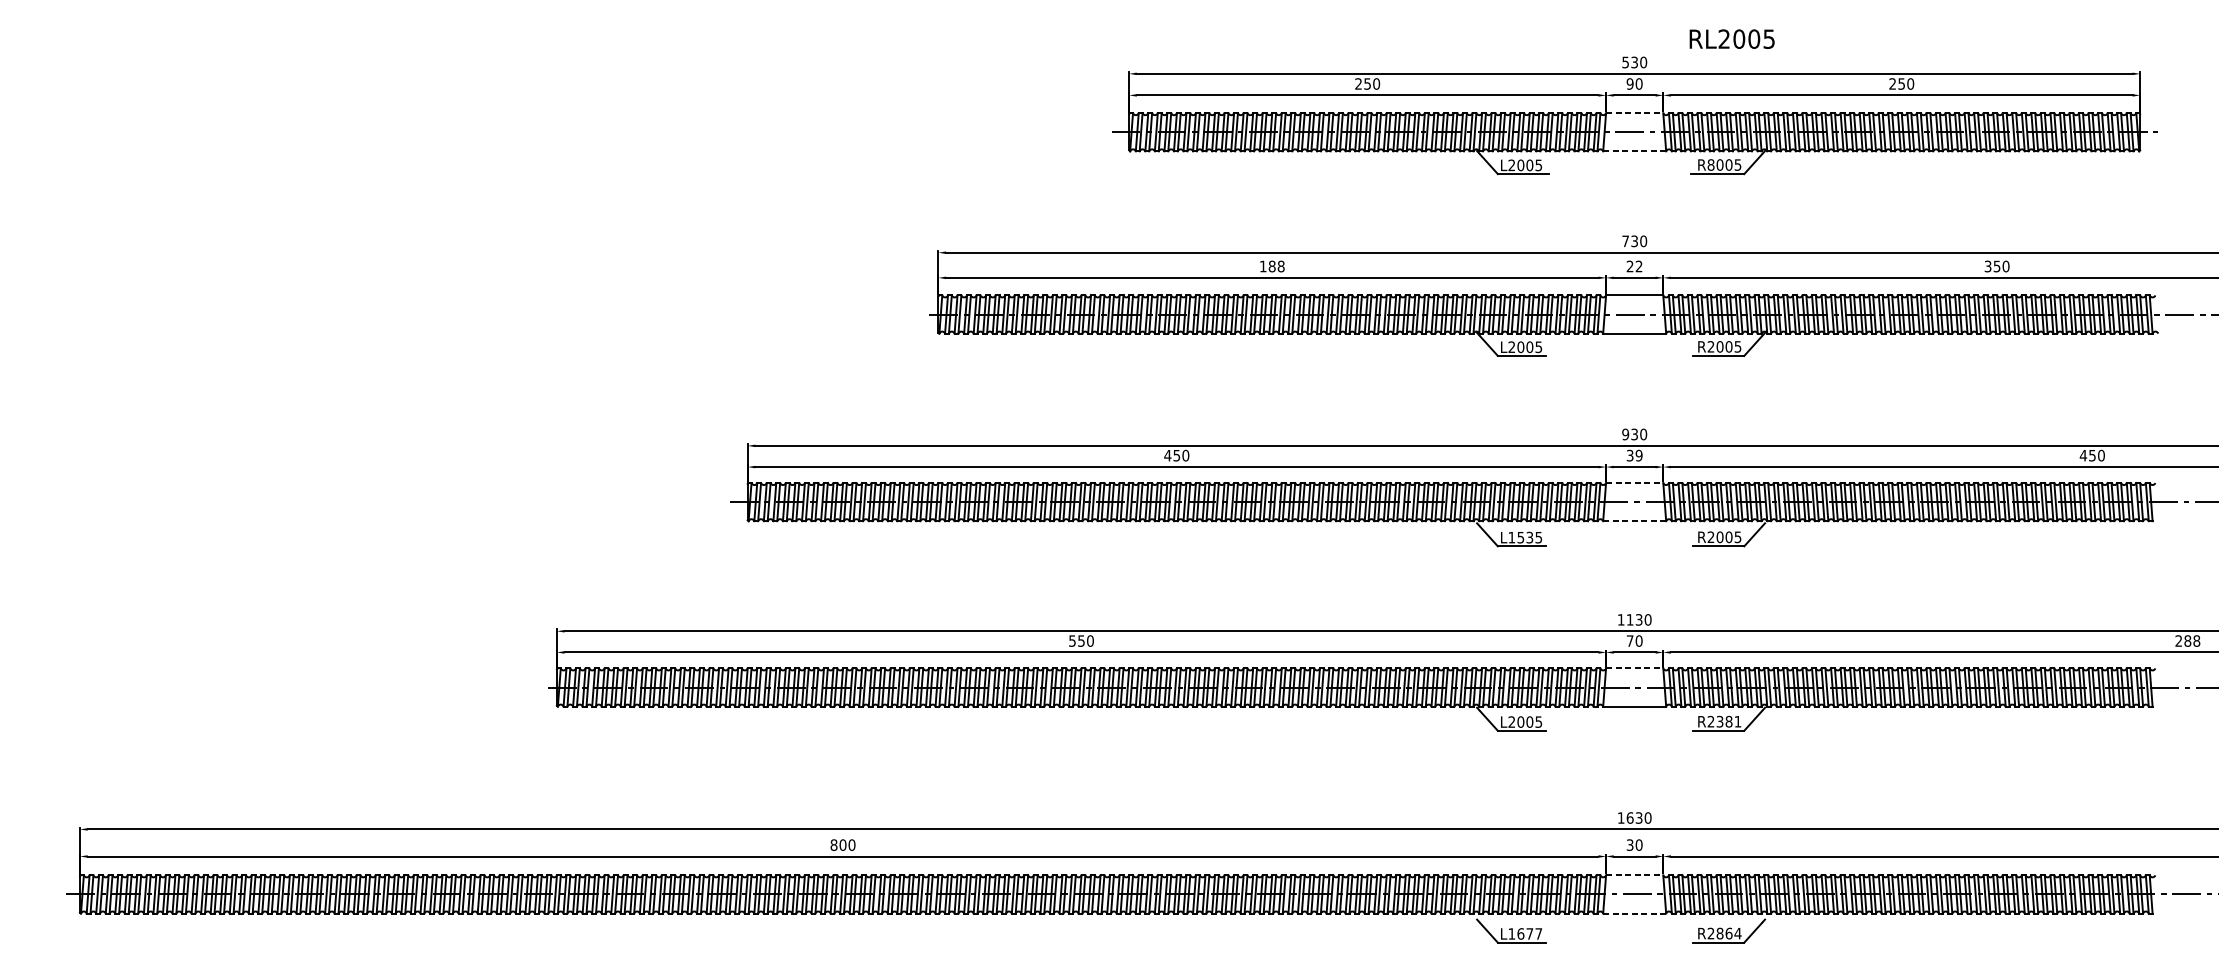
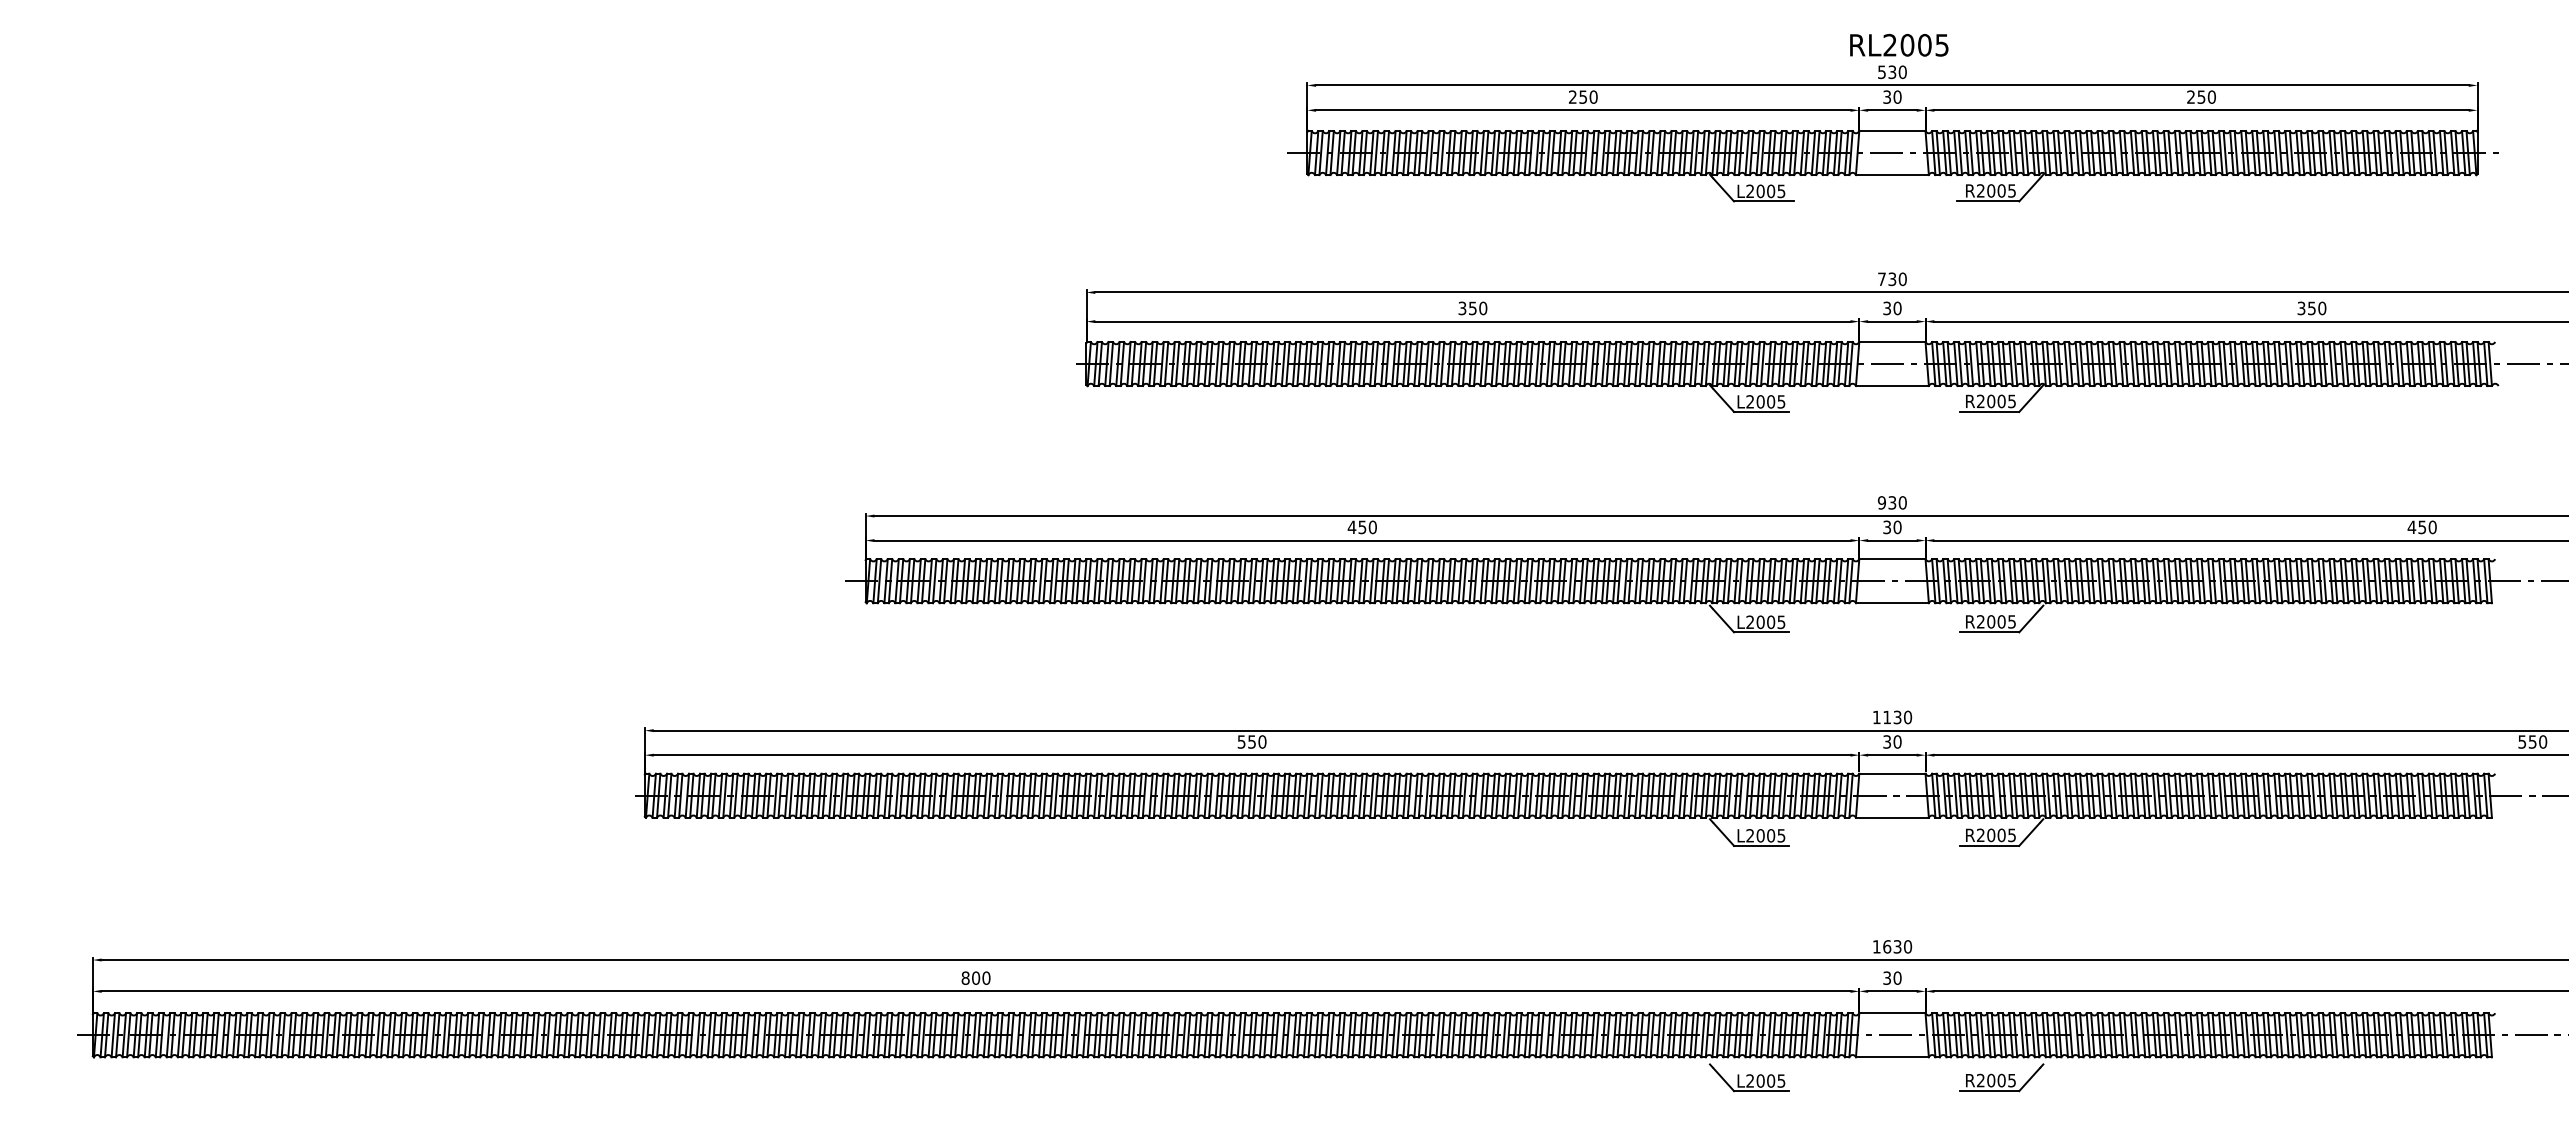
text: (1732, 39) -> (1899, 45), moved
text: (1630, 83) -> (1887, 96), 90 -> 30
line: (1634, 112) -> (1892, 130), dashed -> solid
line: (1634, 151) -> (1892, 175), dashed -> solid
text: (1710, 164) -> (1980, 190), R8005 -> R2005
text: (1271, 266) -> (1472, 308), 188 -> 350
text: (1634, 266) -> (1892, 308), 22 -> 30
text: (1639, 455) -> (1897, 527), 39 -> 30
line: (1634, 483) -> (1892, 559), dashed -> solid
line: (1634, 521) -> (1892, 603), dashed -> solid
text: (1520, 537) -> (1760, 622), L1535 -> L2005
text: (1629, 640) -> (1886, 741), 70 -> 30
text: (2187, 640) -> (2532, 741), 288 -> 550
line: (1634, 668) -> (1892, 773), dashed -> solid
text: (1728, 721) -> (2001, 835), R2381 -> R2005
line: (1634, 875) -> (1892, 1013), dashed -> solid
line: (1634, 913) -> (1892, 1057), dashed -> solid
text: (1525, 933) -> (1765, 1080), L1677 -> L2005
text: (1728, 933) -> (2001, 1080), R2864 -> R2005

